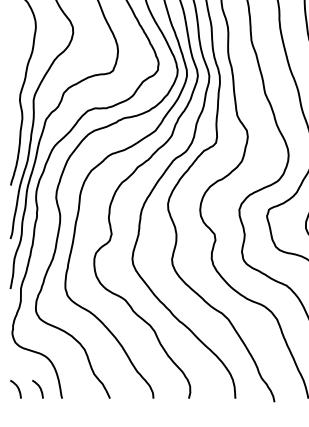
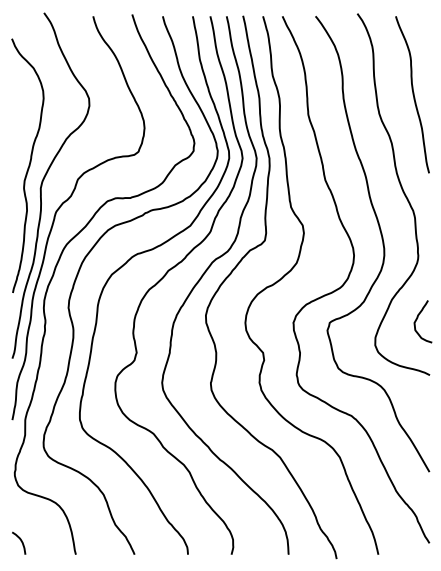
curve: (39, 387) -> (47, 541), removed

